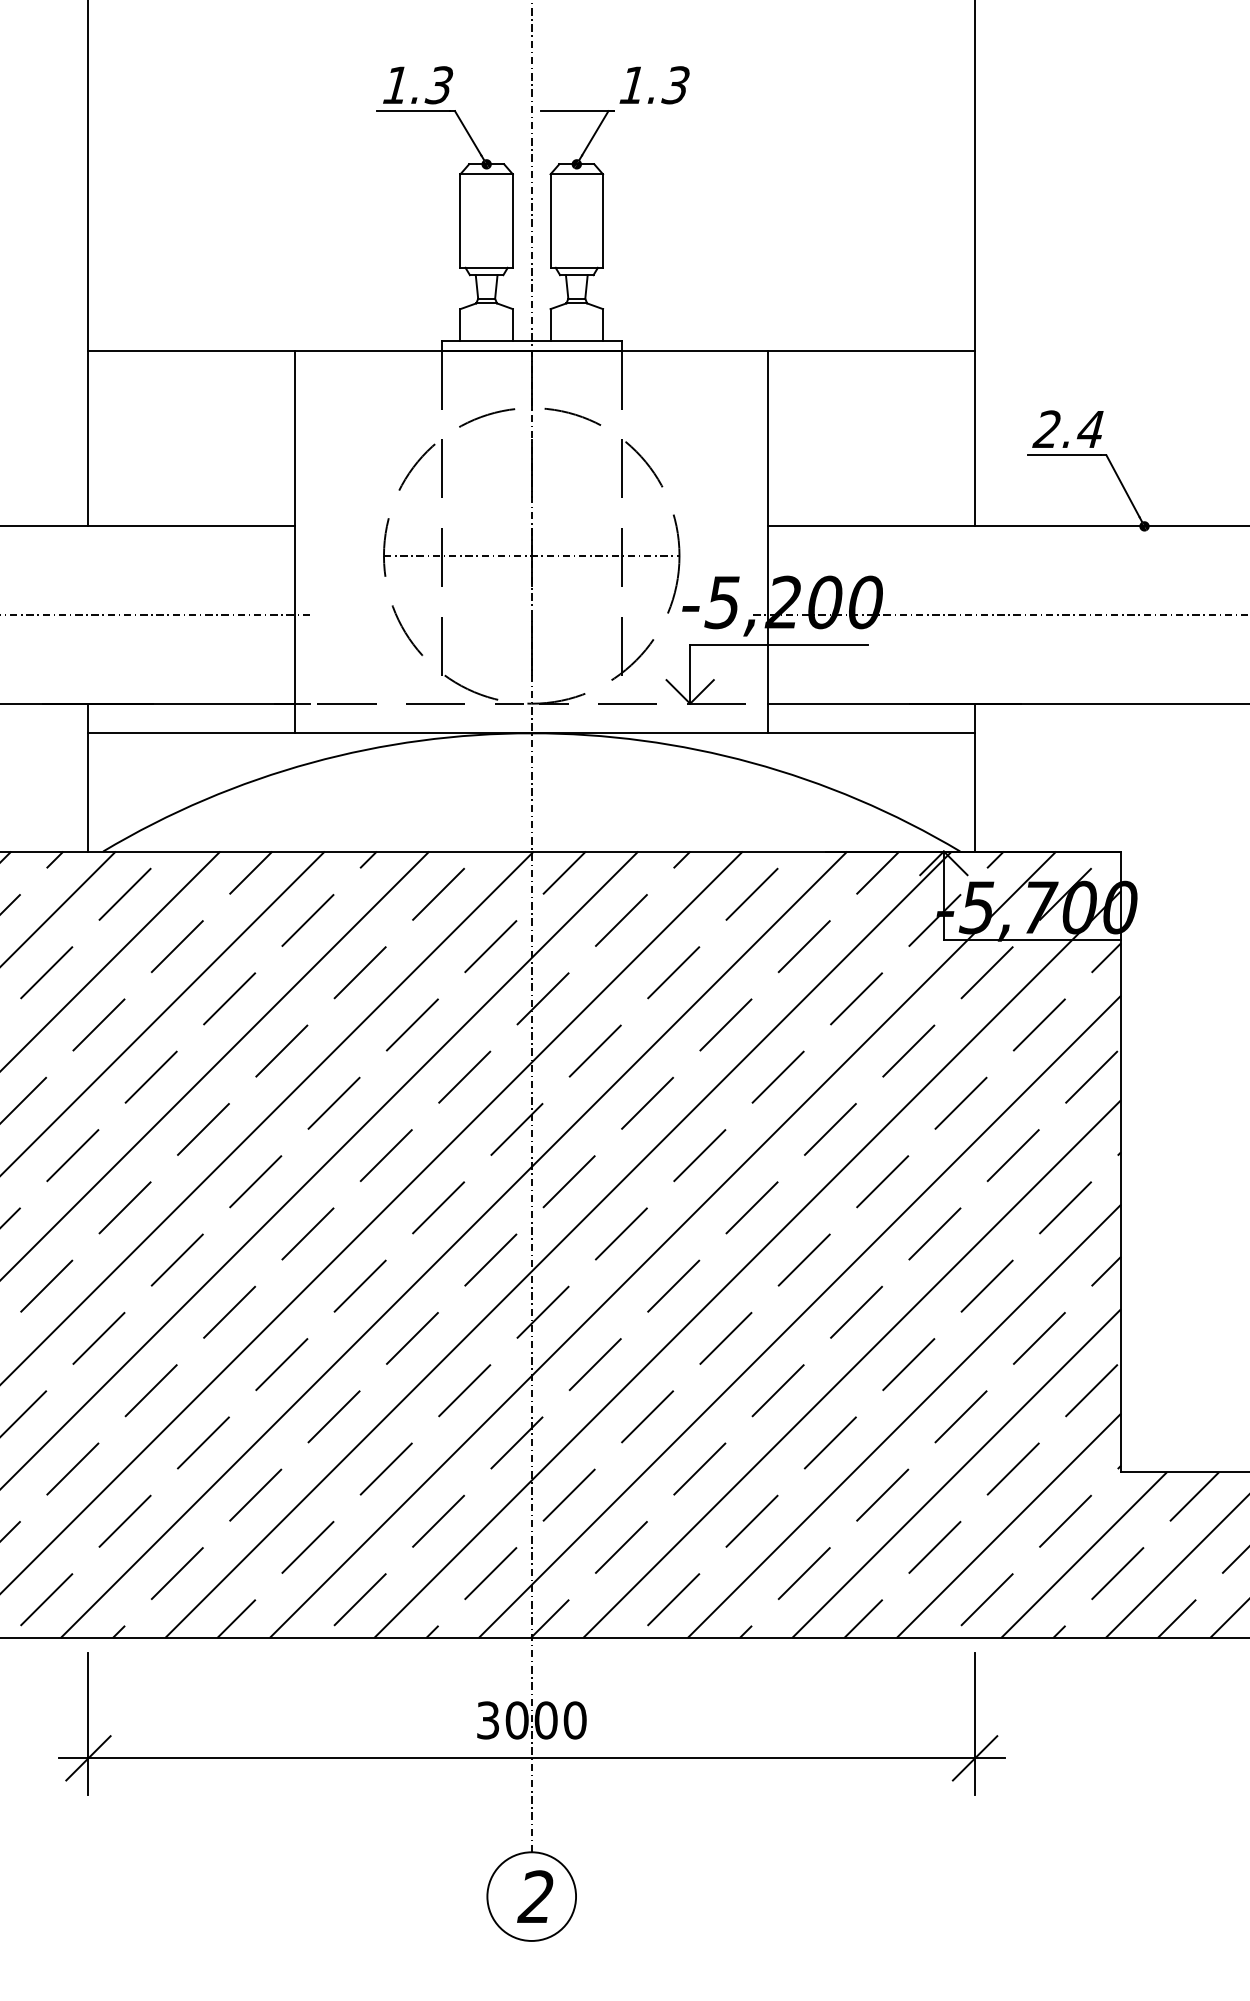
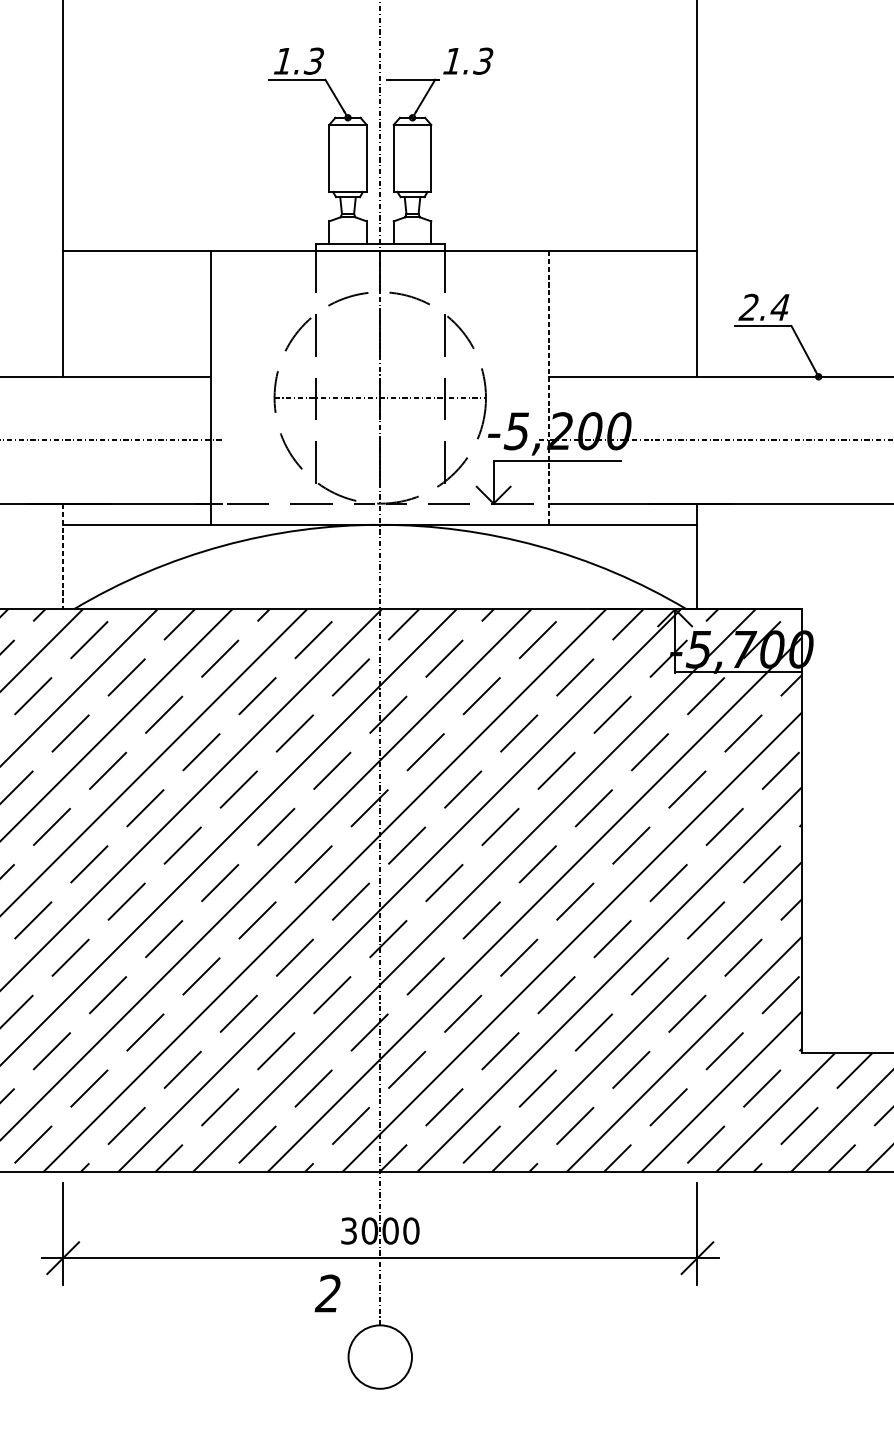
line: (768, 542) -> (549, 388), solid -> dashed
line: (88, 777) -> (63, 556), solid -> dashed
text: (535, 1896) -> (327, 1293), moved

